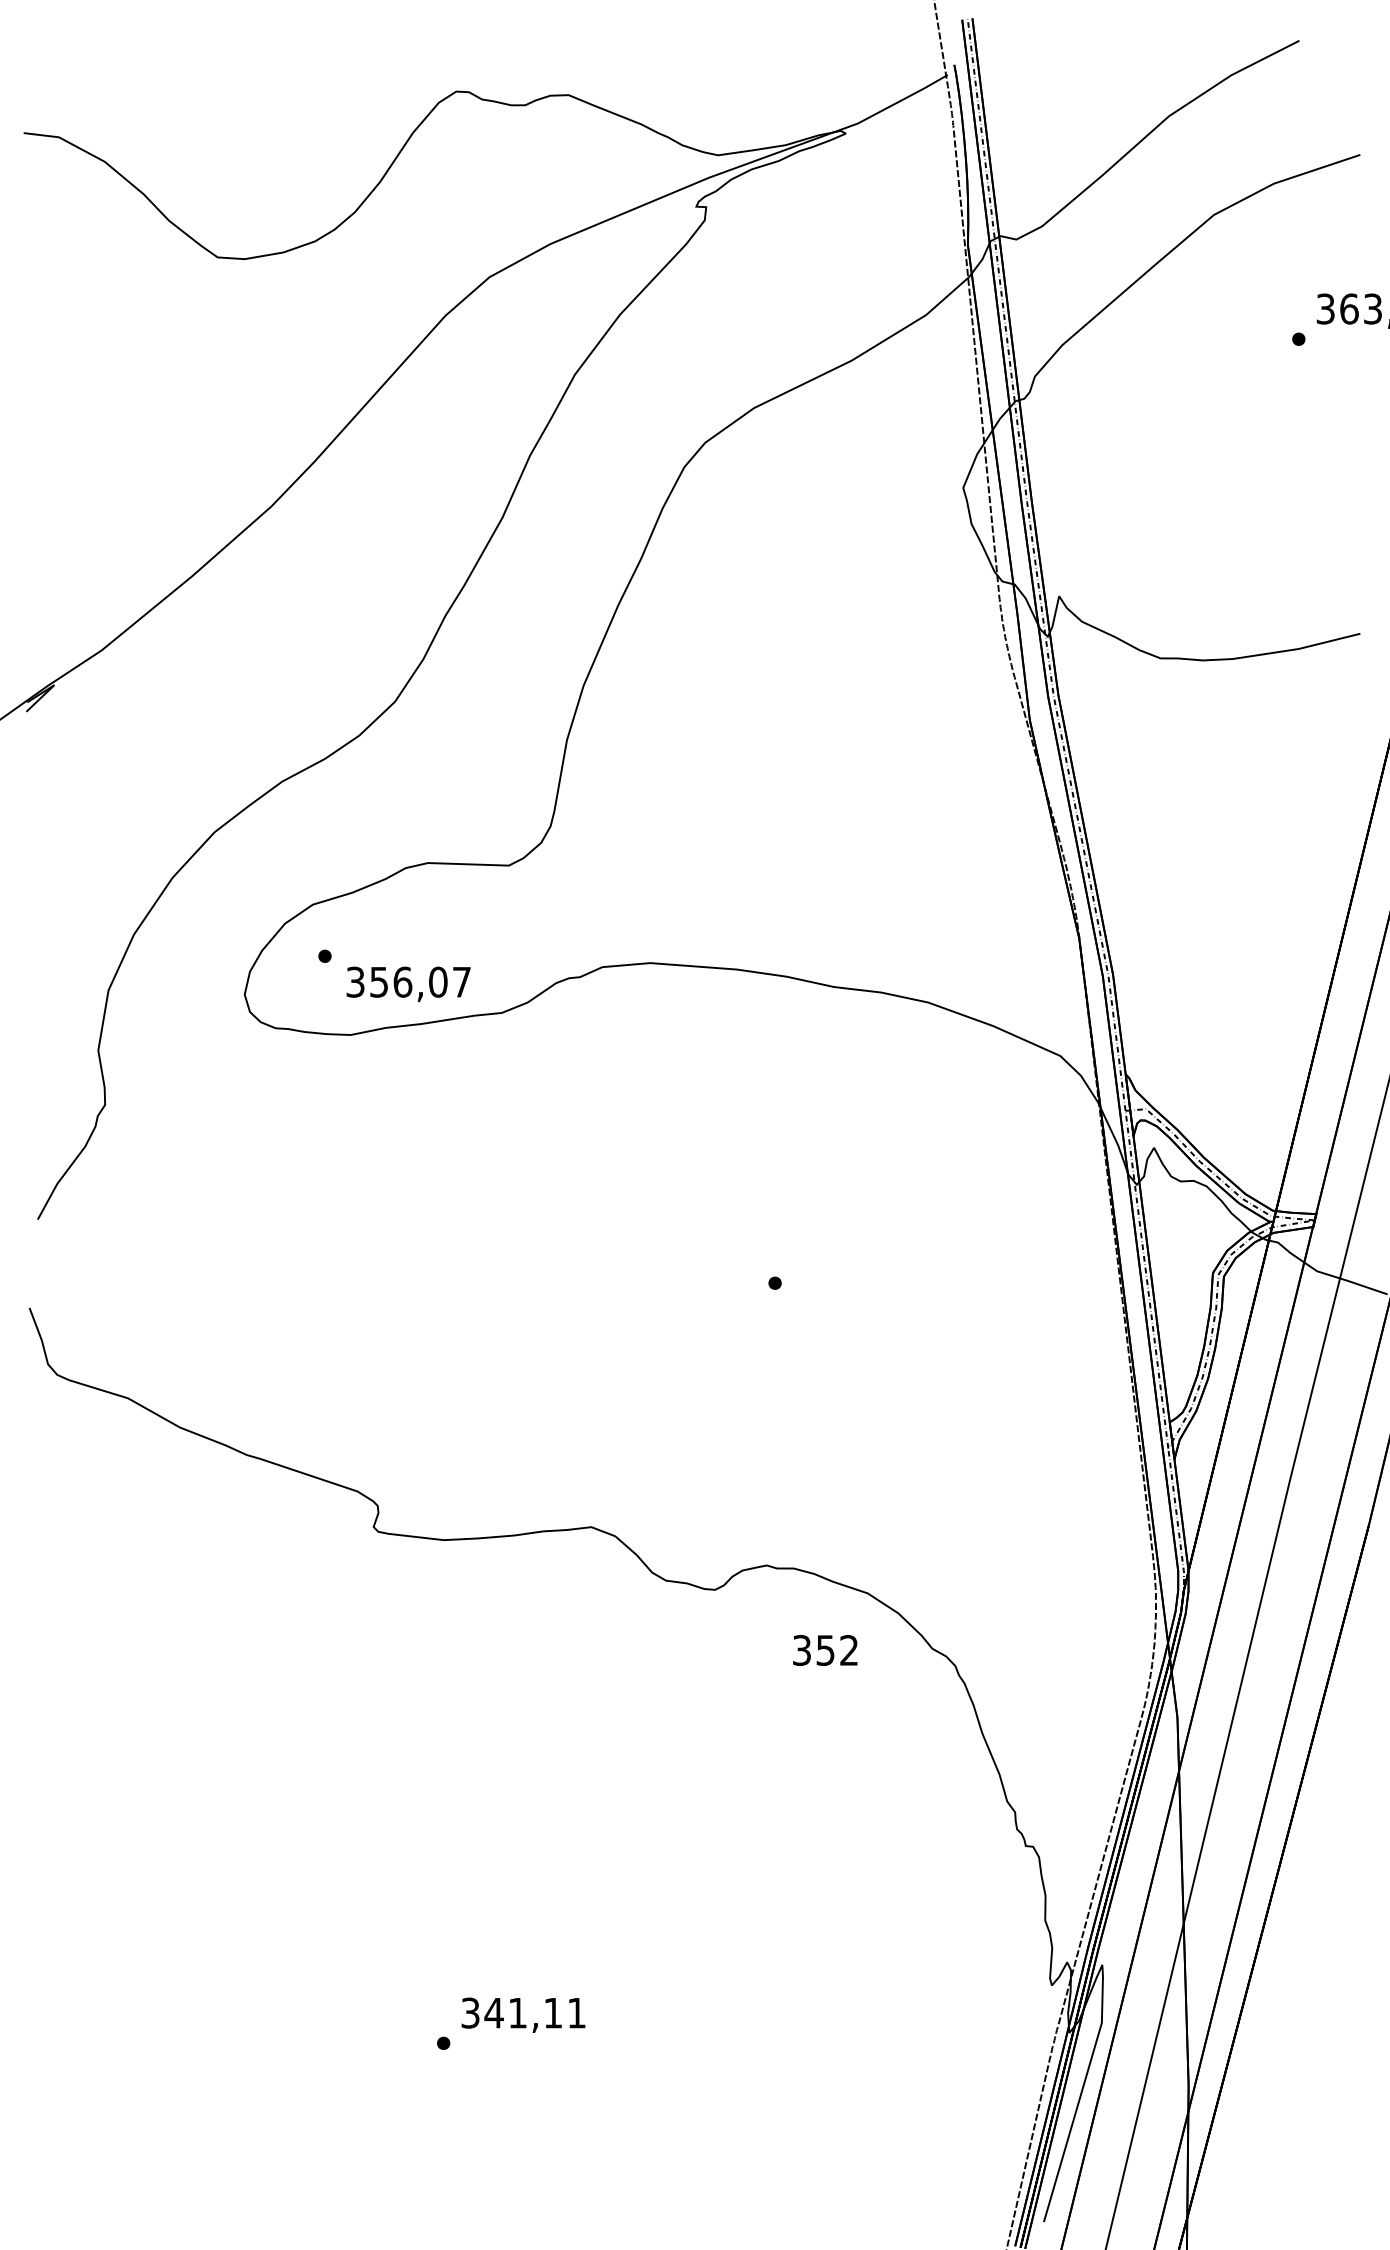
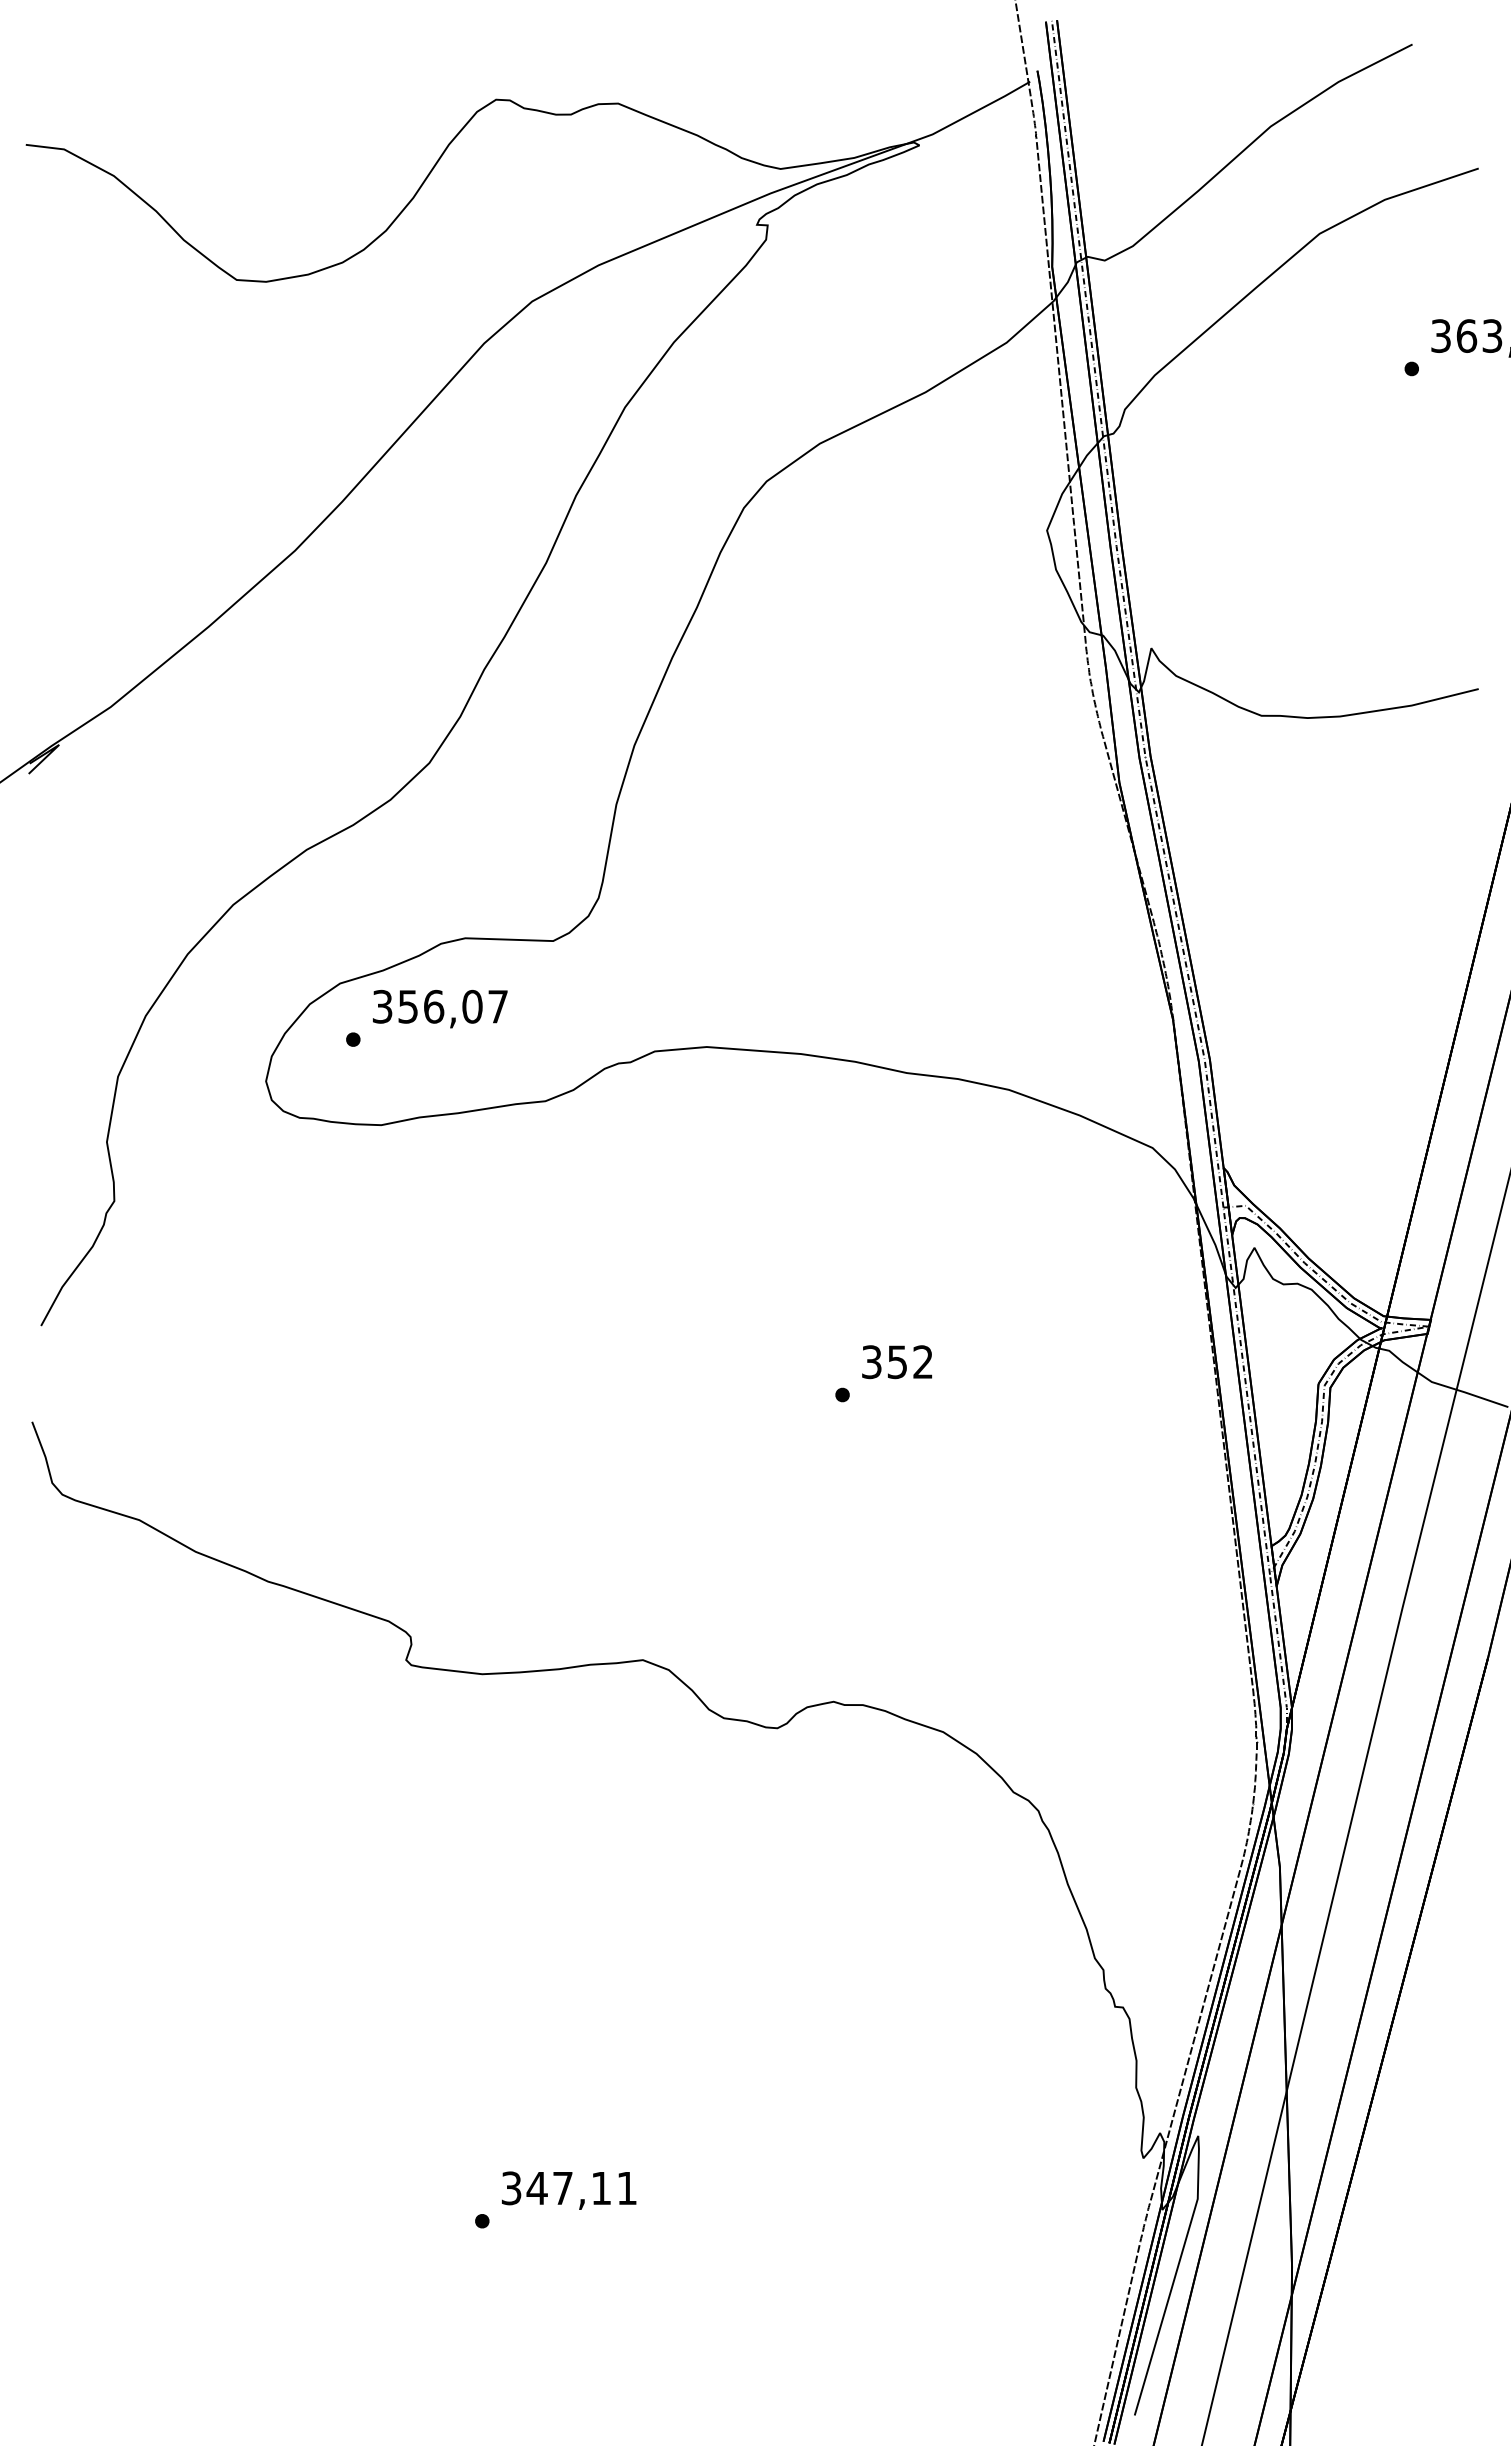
text: (408, 983) -> (440, 1008), moved
text: (825, 1650) -> (897, 1362), moved
text: (517, 2013) -> (562, 2188), 341,11 -> 347,11

